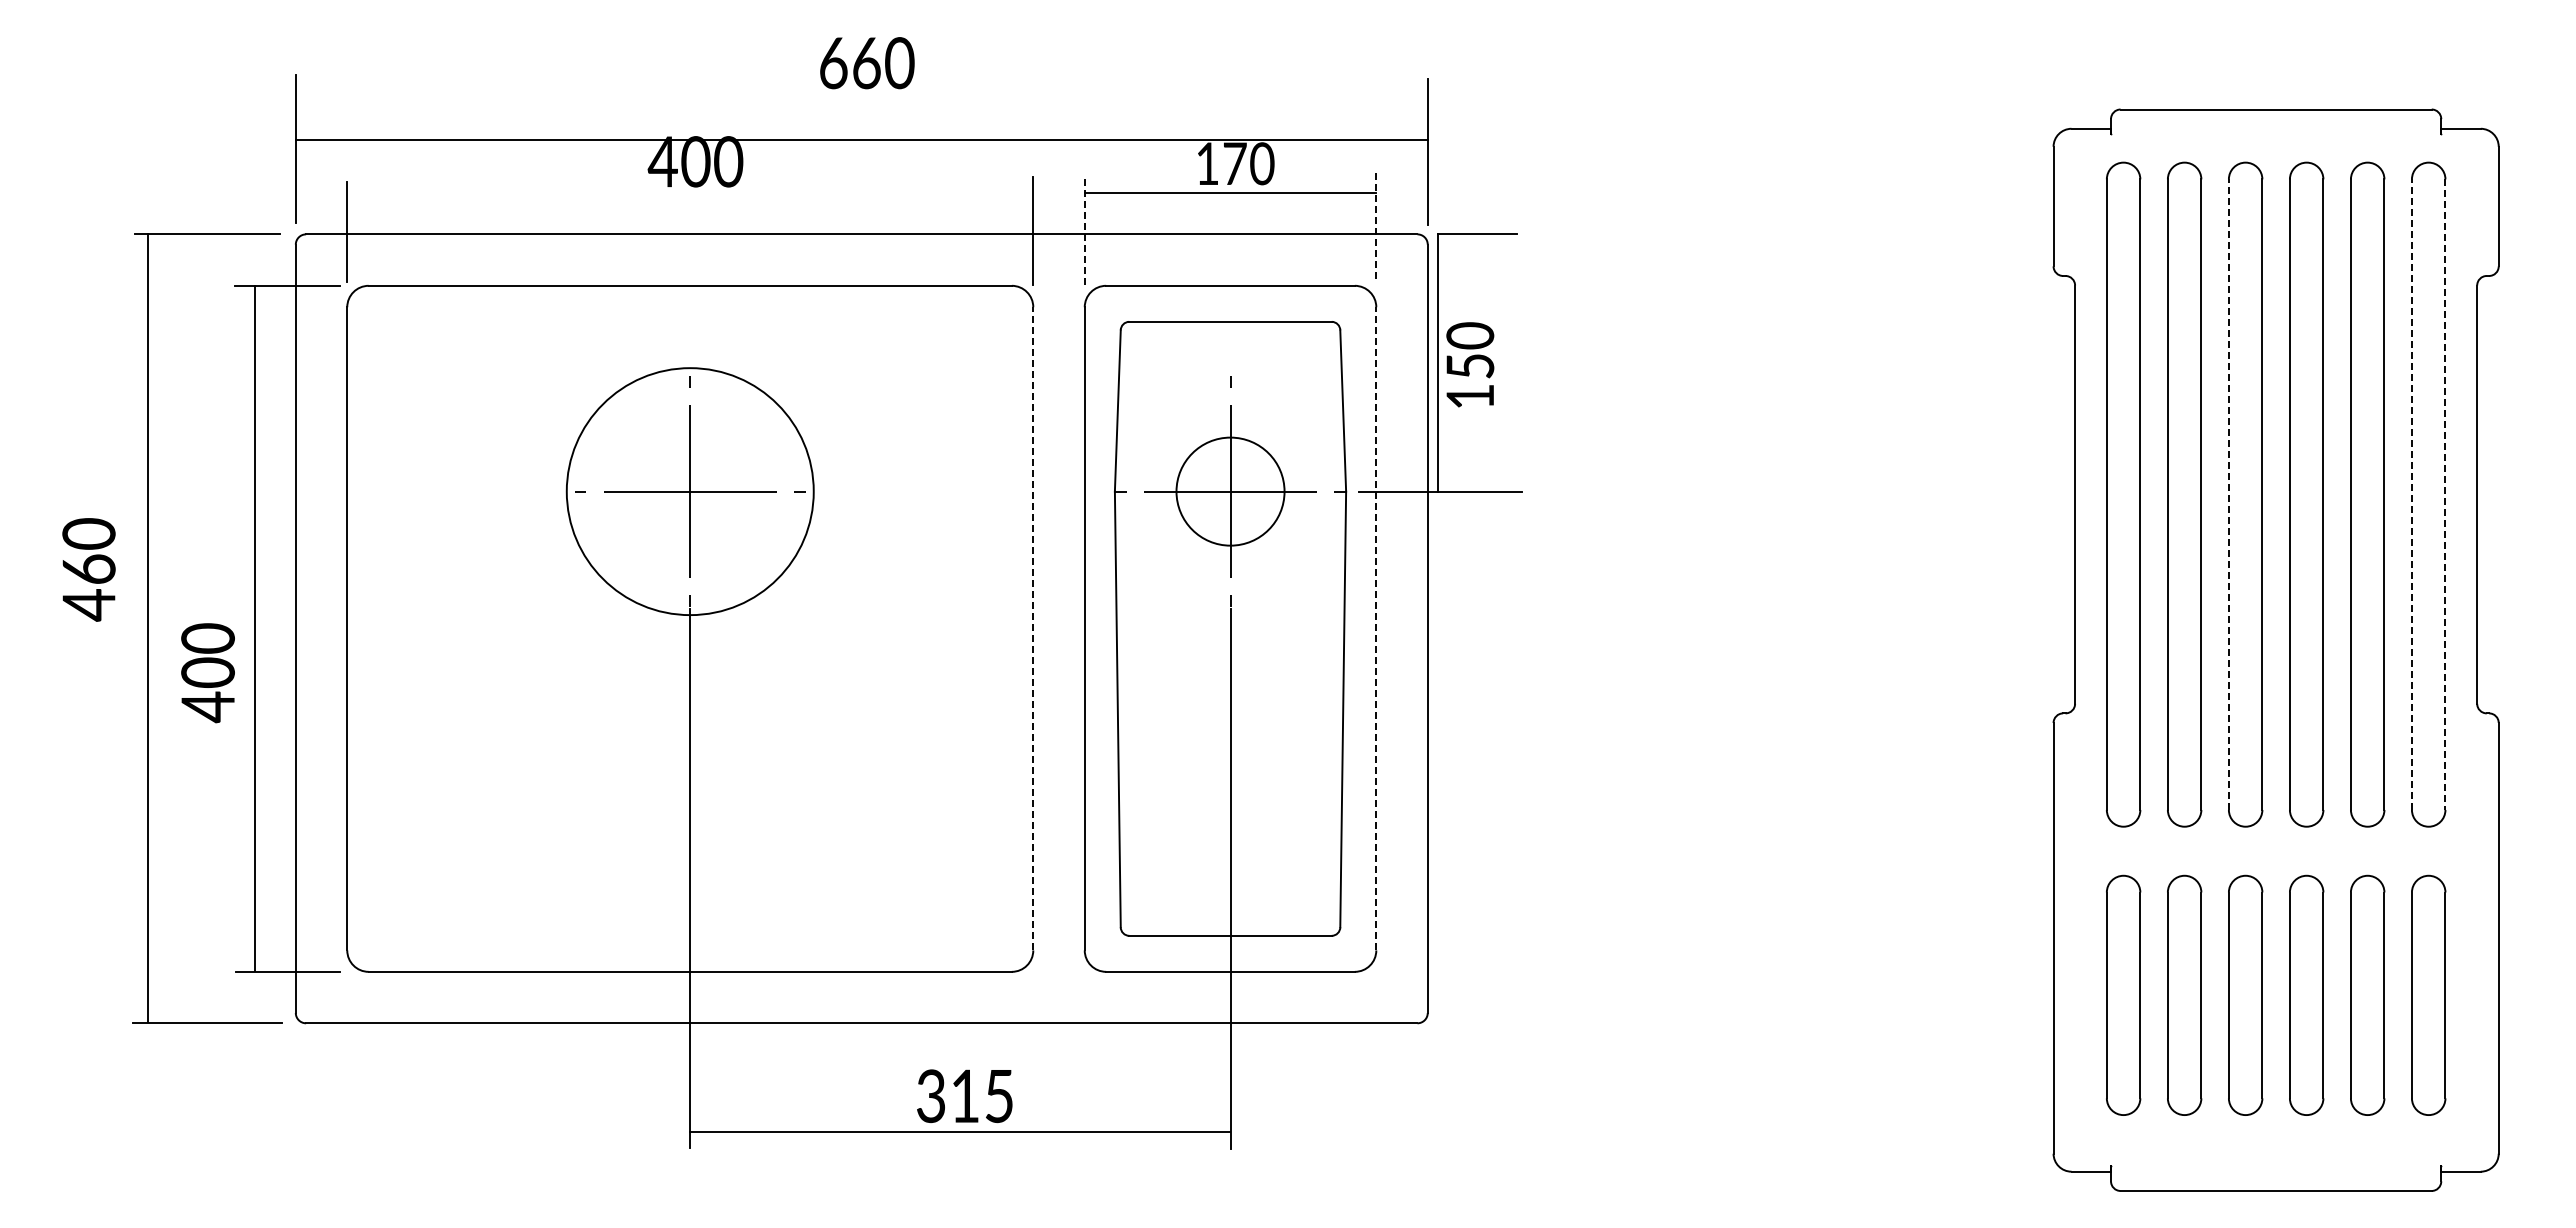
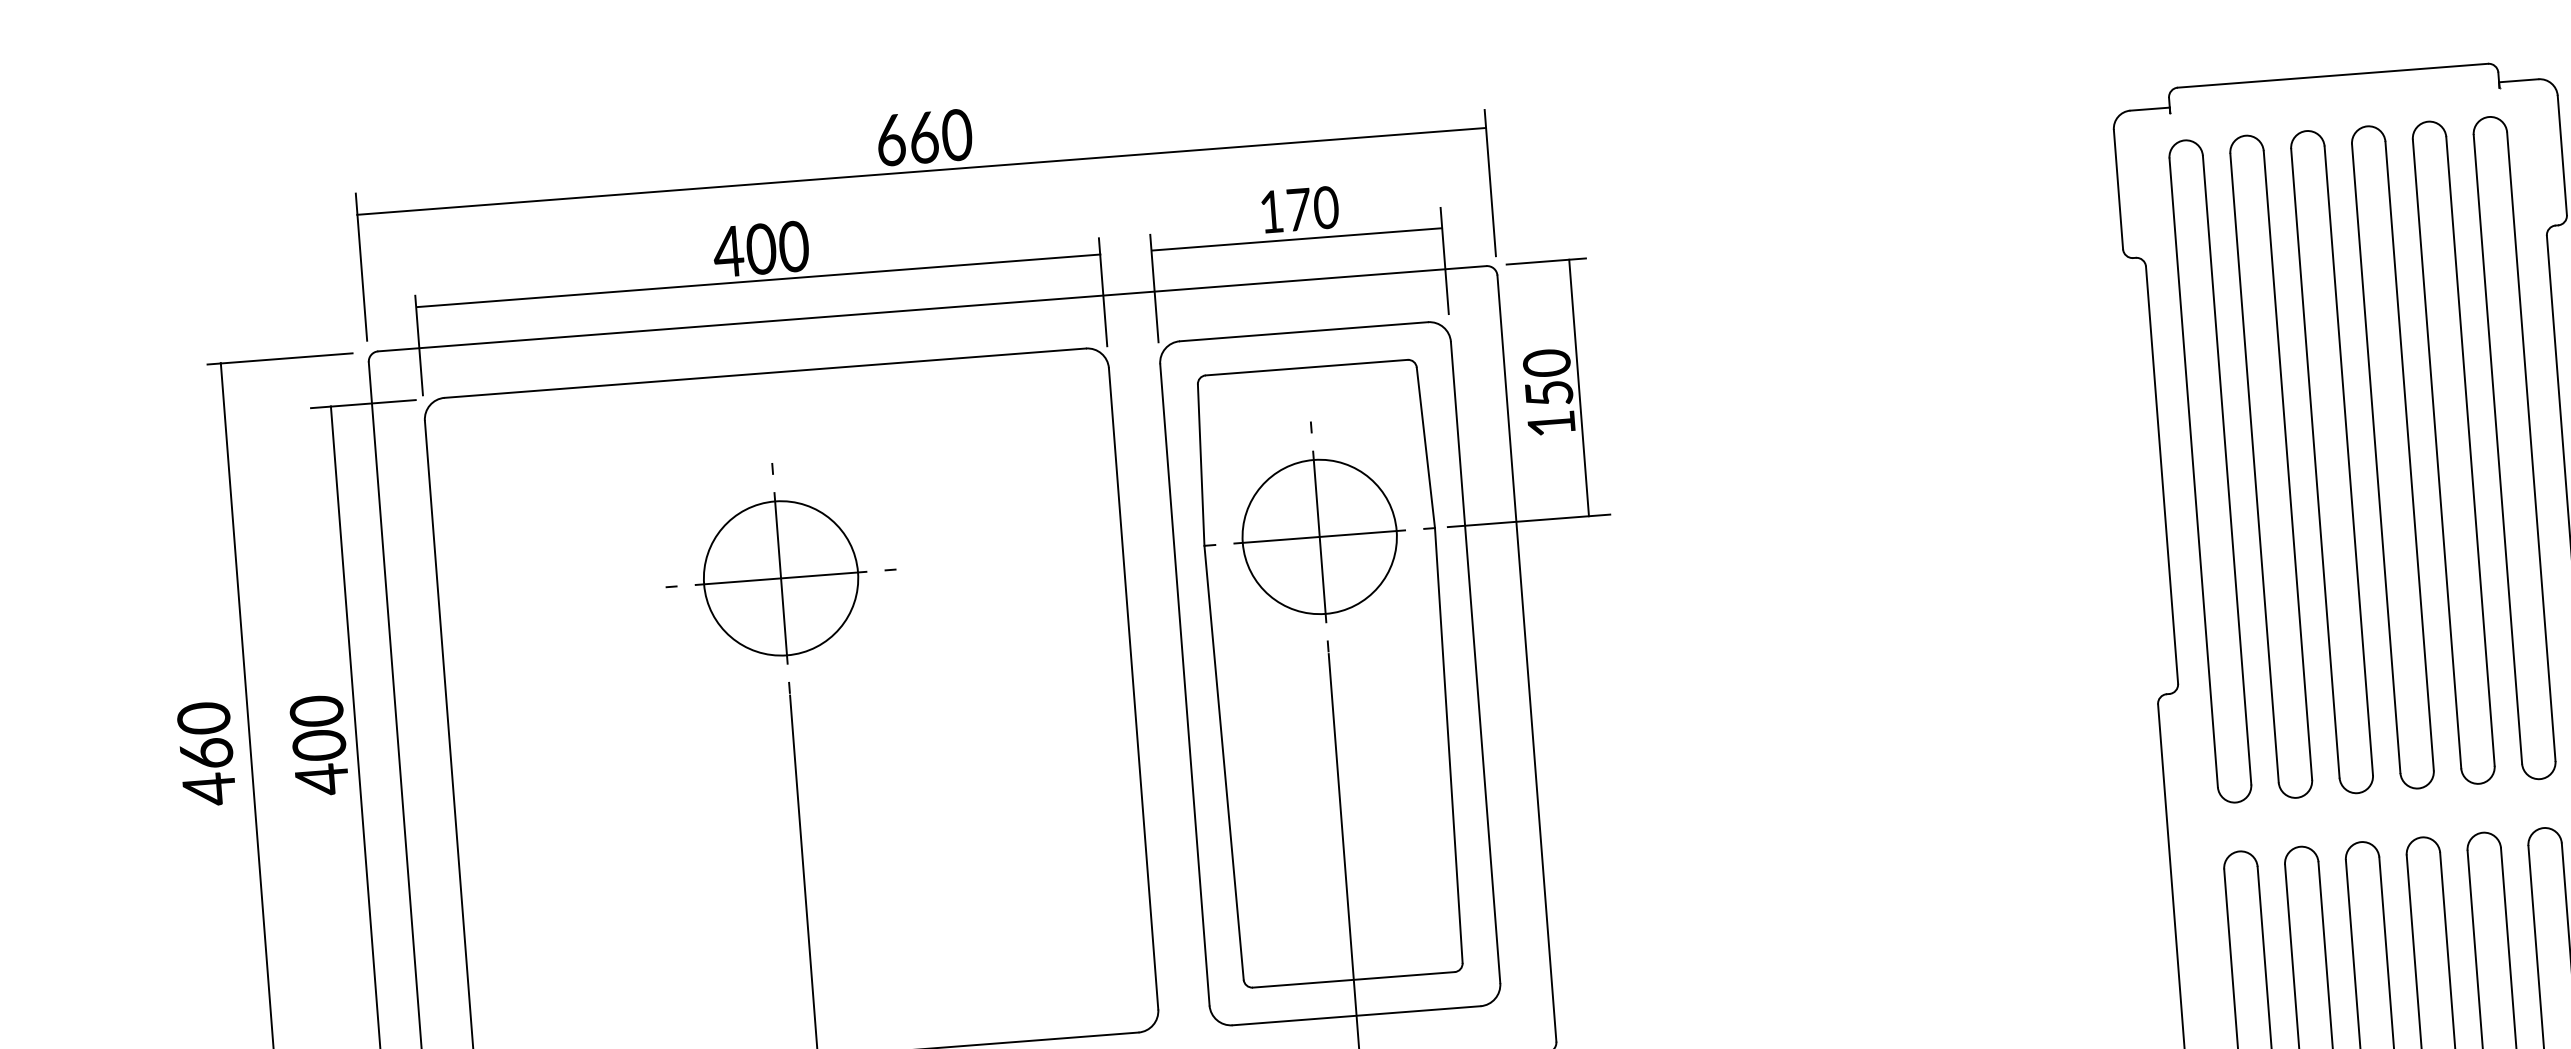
line: (861, 139) -> (921, 171), moved
line: (690, 193) -> (758, 281), added
line: (1376, 225) -> (1444, 260), dashed -> solid
line: (1084, 231) -> (1154, 288), dashed -> solid
line: (1437, 362) -> (1579, 387), moved
circle: (690, 491) -> (781, 578), size x0.62
circle: (1230, 491) -> (1319, 536), size x1.43
line: (2228, 494) -> (2314, 463), dashed -> solid
line: (2411, 494) -> (2497, 449), dashed -> solid
line: (2445, 495) -> (2531, 447), dashed -> solid
text: (88, 569) -> (206, 753), moved
line: (1033, 628) -> (1133, 688), dashed -> solid
line: (1376, 628) -> (1475, 662), dashed -> solid
text: (207, 673) -> (318, 746), moved

